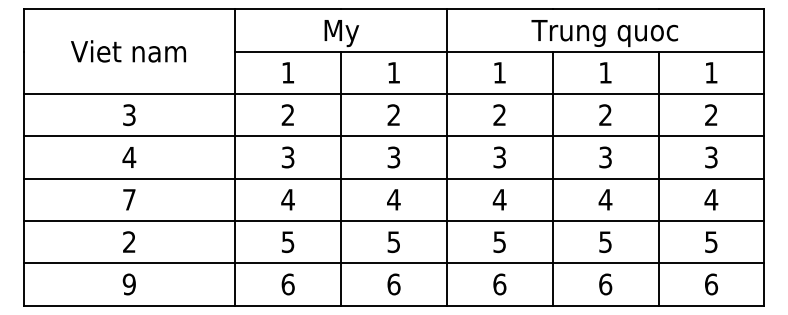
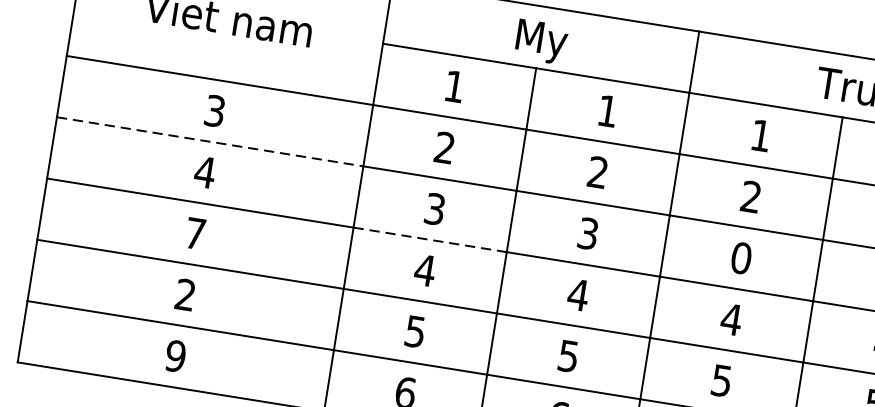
line: (129, 136) -> (210, 142), solid -> dashed
text: (499, 157) -> (741, 258), 3 -> 0
line: (288, 178) -> (430, 239), solid -> dashed

